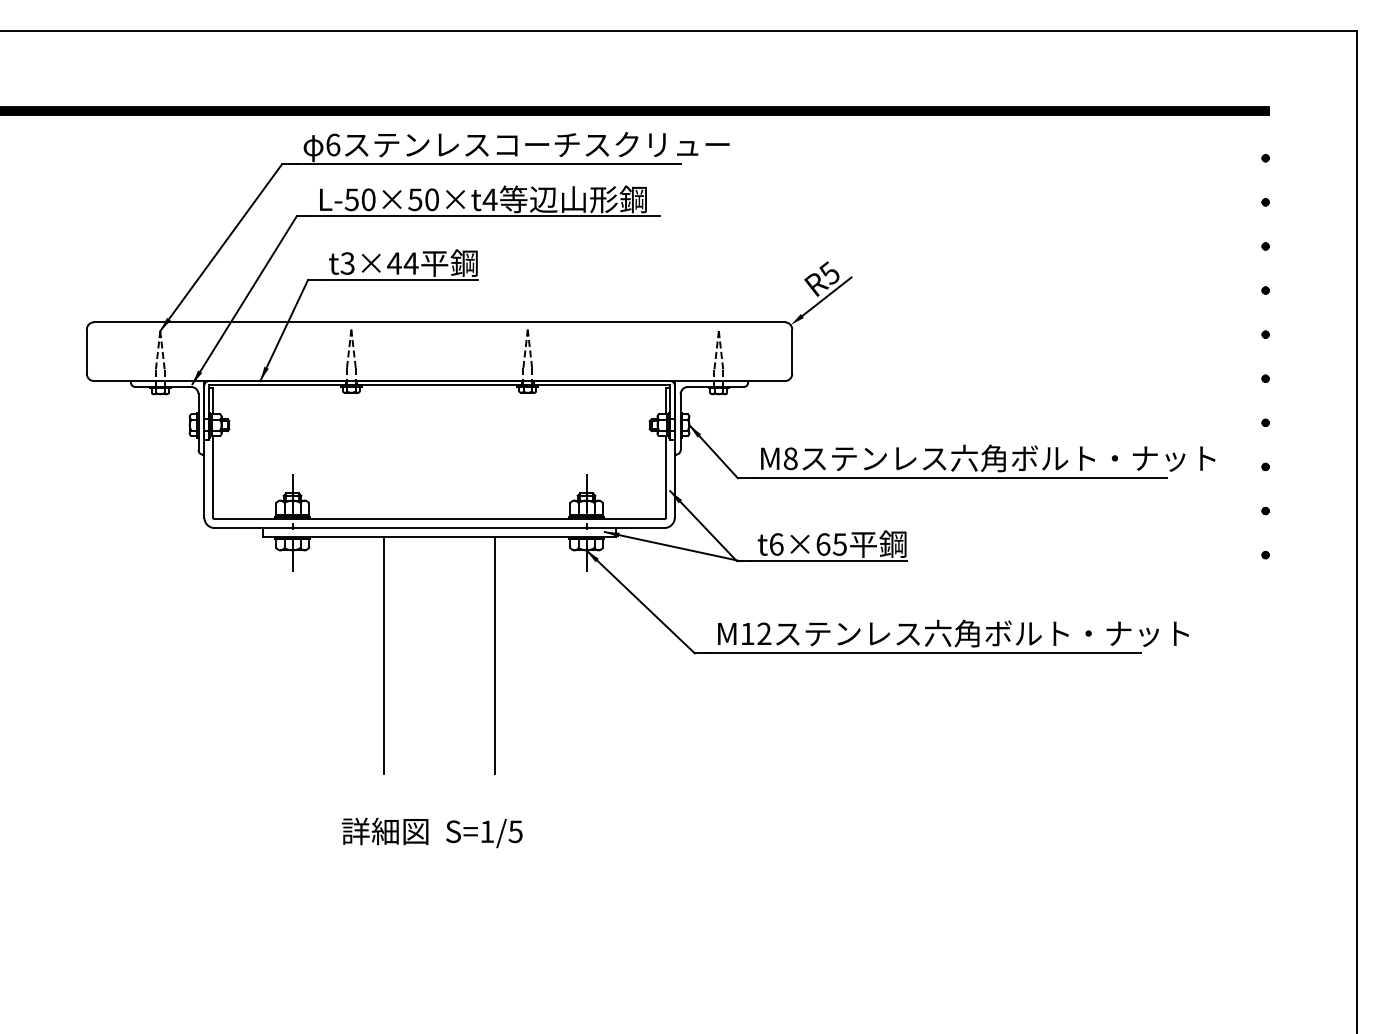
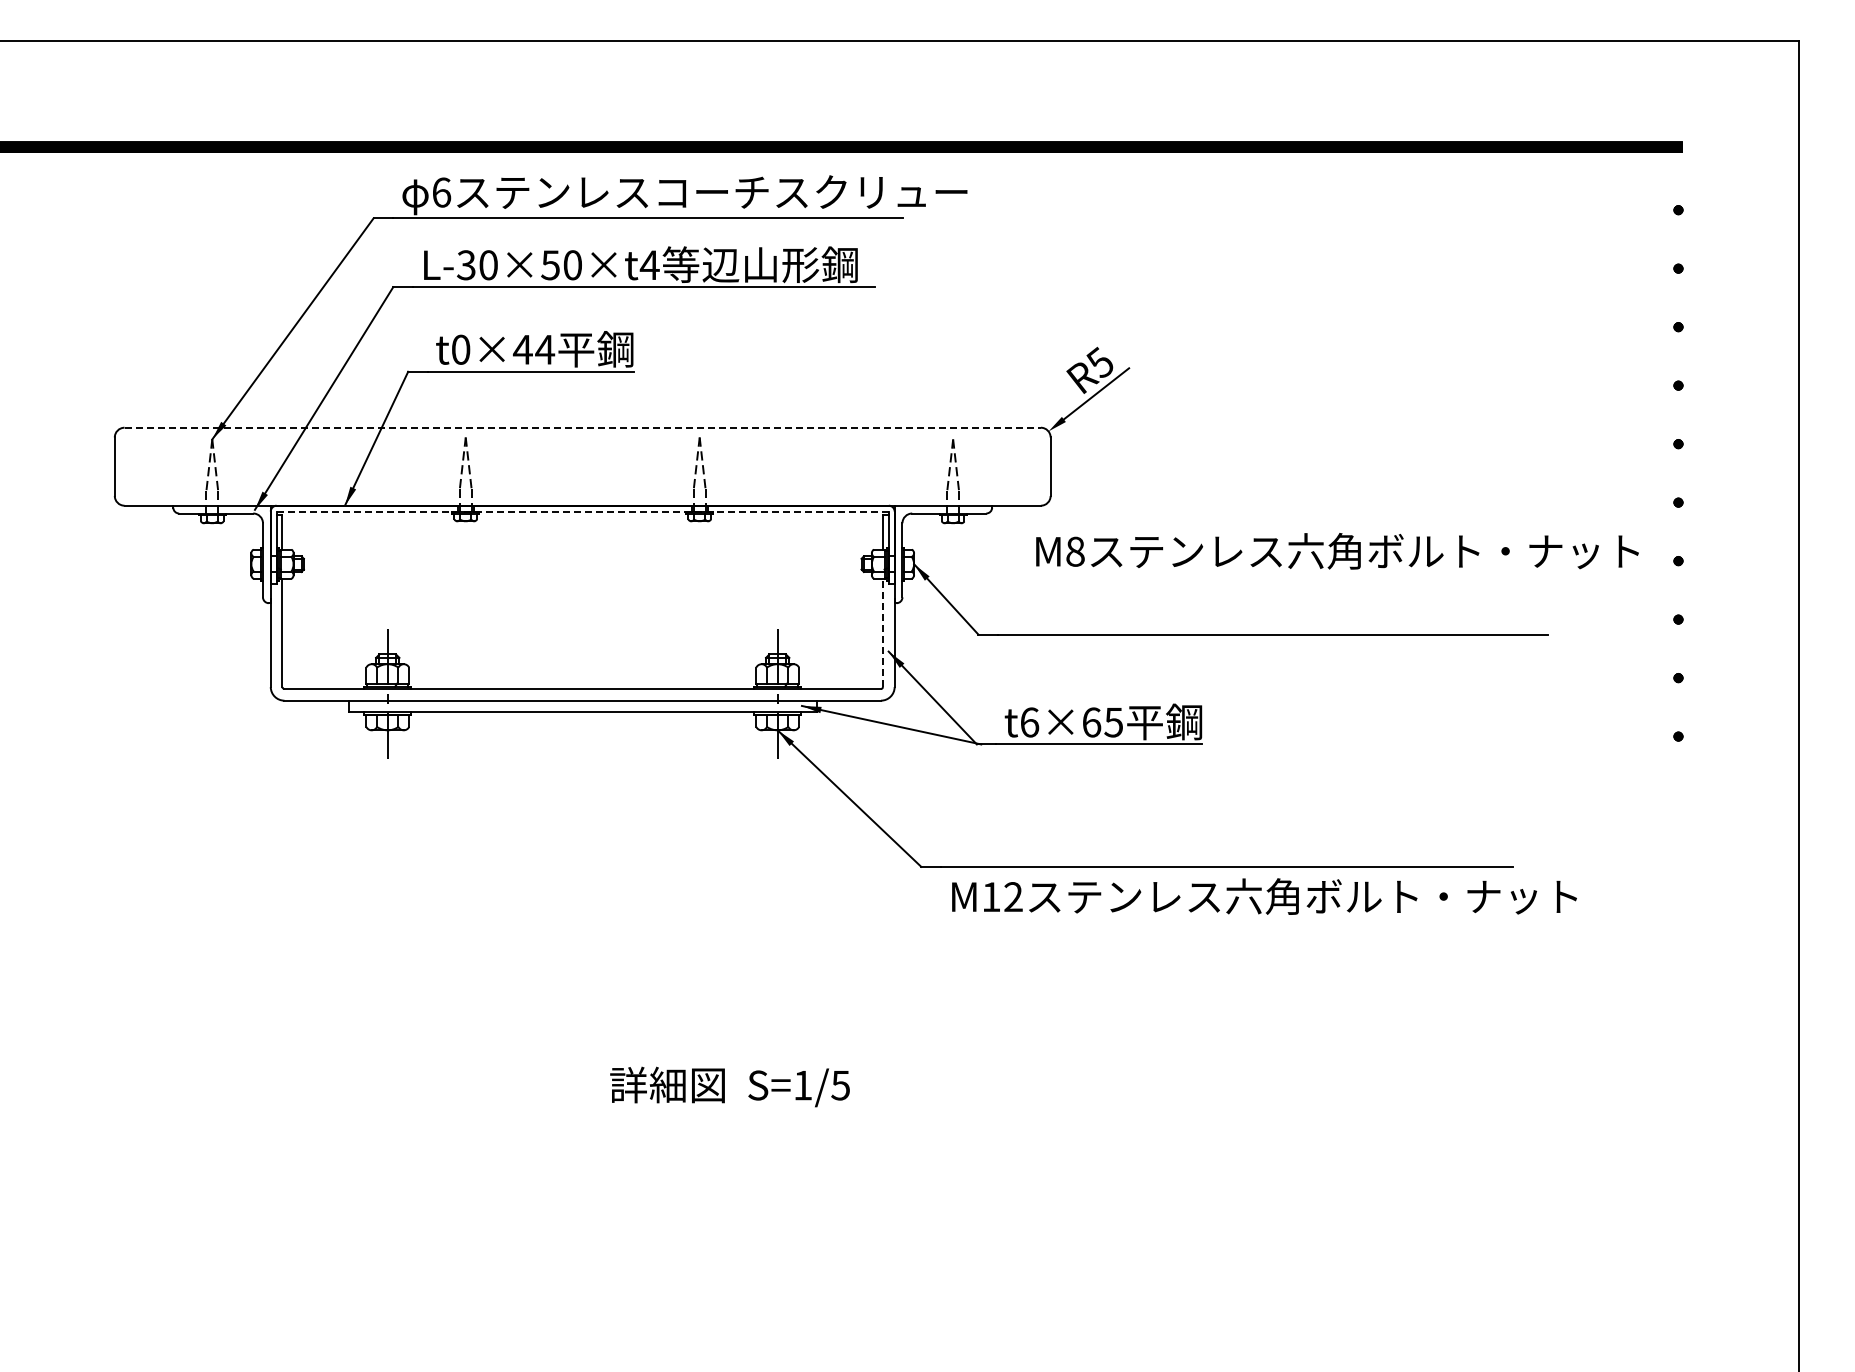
text: (351, 199) -> (466, 264), L-50×50×t4 -> L-30×50×t4
text: (347, 263) -> (460, 349), t3×44 -> t0×44
line: (440, 322) -> (583, 427), solid -> dashed
line: (439, 385) -> (582, 511), solid -> dashed
text: (988, 458) -> (1337, 551), moved
line: (665, 476) -> (882, 632), solid -> dashed
text: (953, 633) -> (1264, 896), moved
line: (384, 655) -> (509, 869), removed
line: (494, 655) -> (655, 869), removed
text: (431, 832) -> (729, 1086), moved

